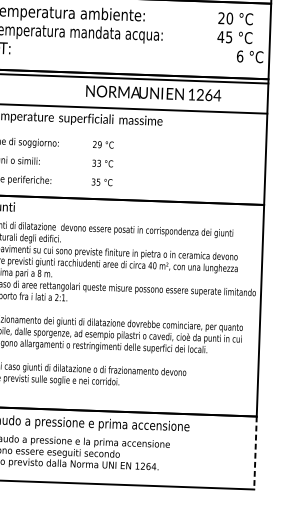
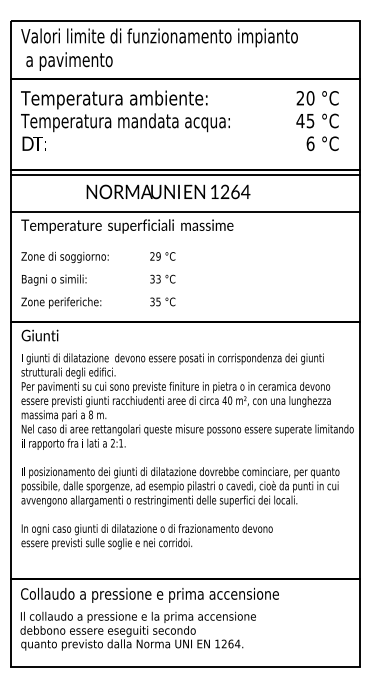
text: (249, 56) -> (322, 143), moved
text: (153, 92) -> (168, 191), moved
line: (255, 453) -> (359, 623), dashed -> solid

